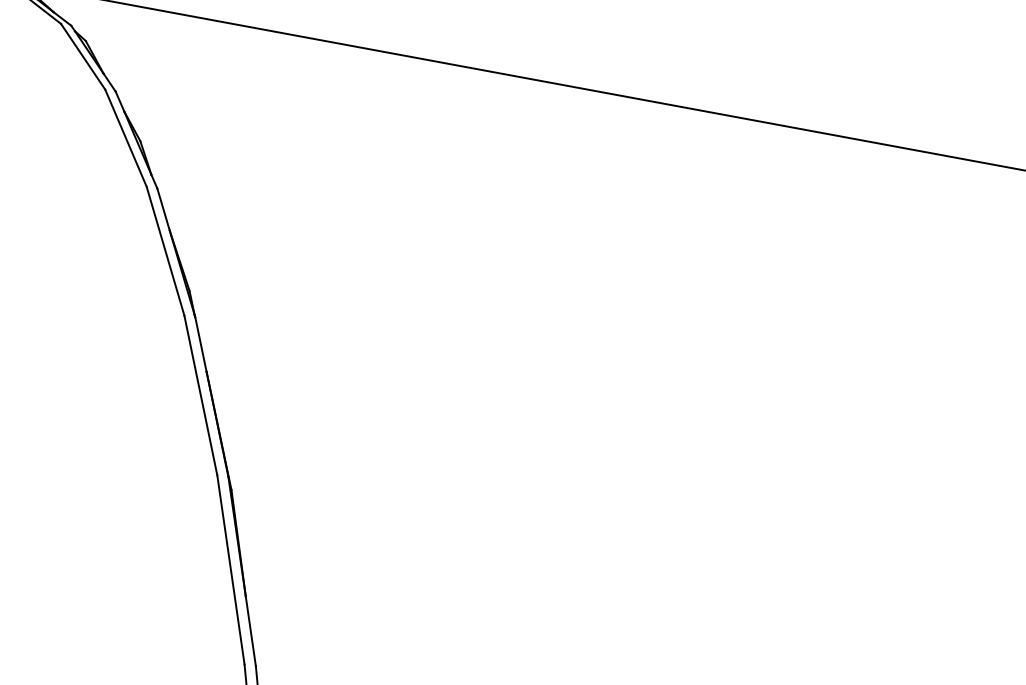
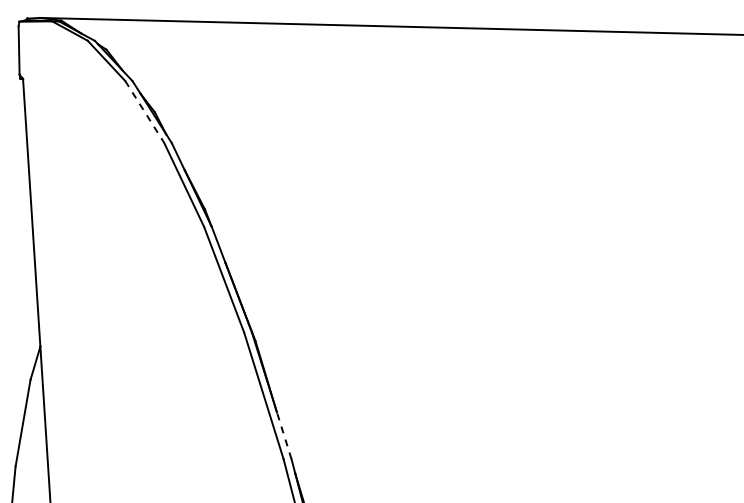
line: (125, 137) -> (144, 111), solid -> dashed
line: (251, 630) -> (284, 435), solid -> dashed

